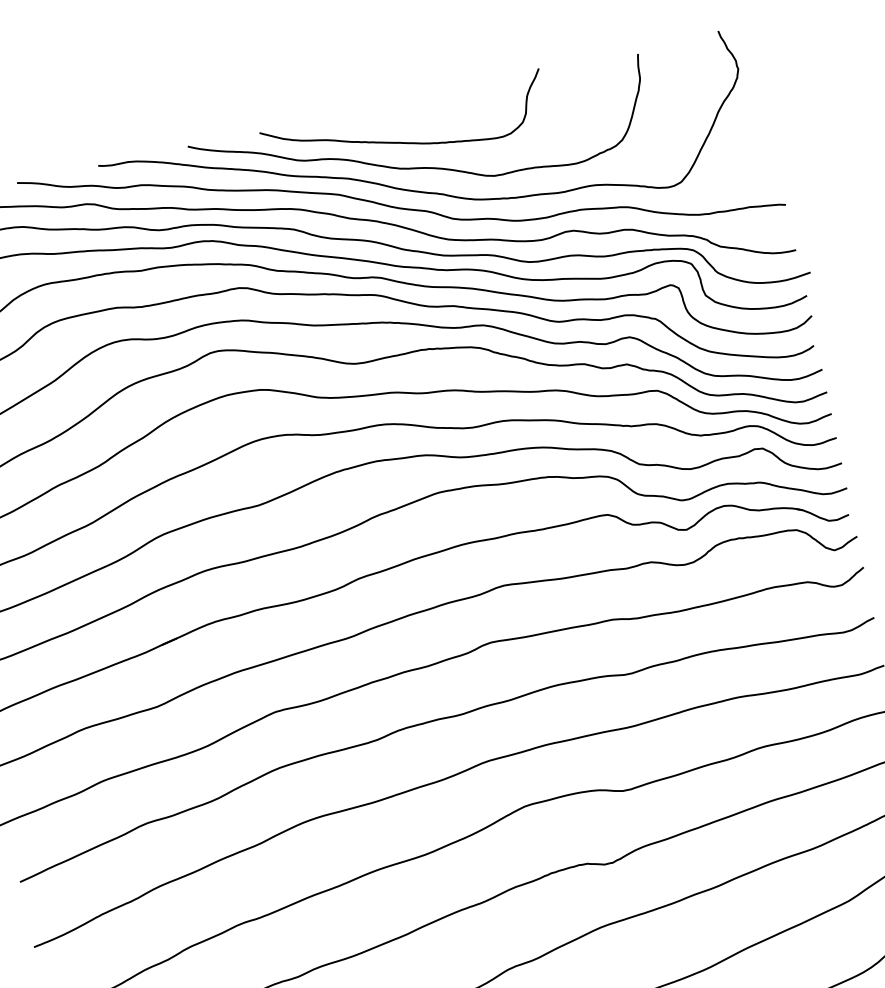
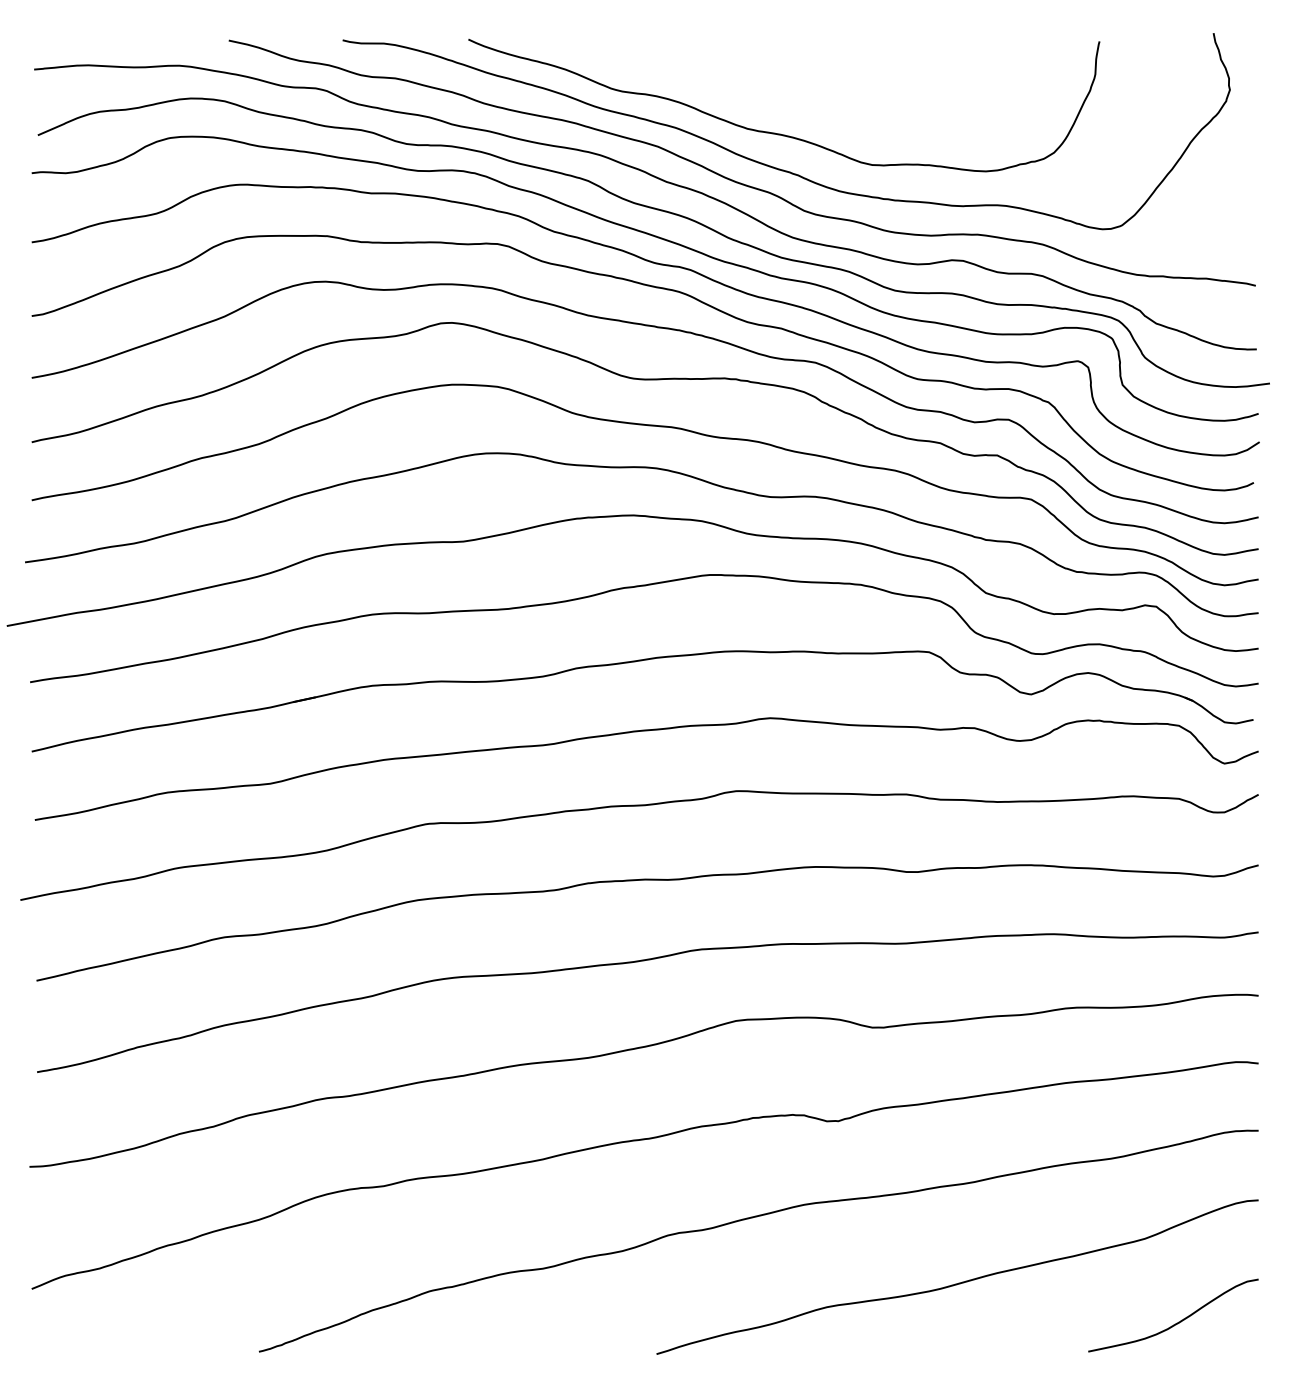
curve: (404, 142) -> (761, 94), removed

